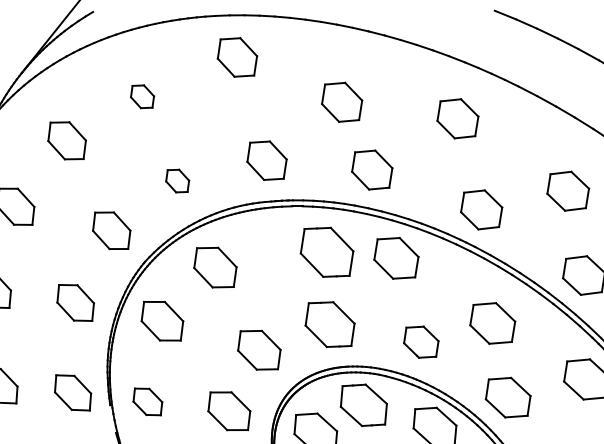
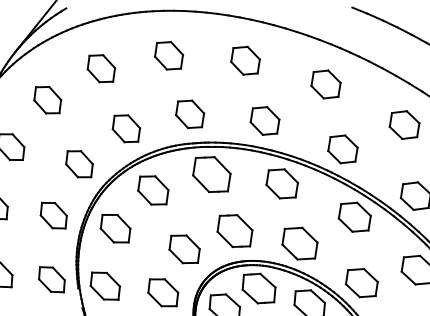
part: (238, 57) -> (169, 55), moved
part: (142, 96) -> (101, 68), size x1.67
part: (342, 101) -> (245, 60), moved
part: (177, 180) -> (126, 128), size x1.67
part: (568, 190) -> (404, 124), moved
part: (326, 252) -> (211, 174), moved
part: (492, 322) -> (354, 216), moved
part: (420, 342) -> (299, 243), size x1.43
part: (146, 401) -> (104, 285), size x1.43

